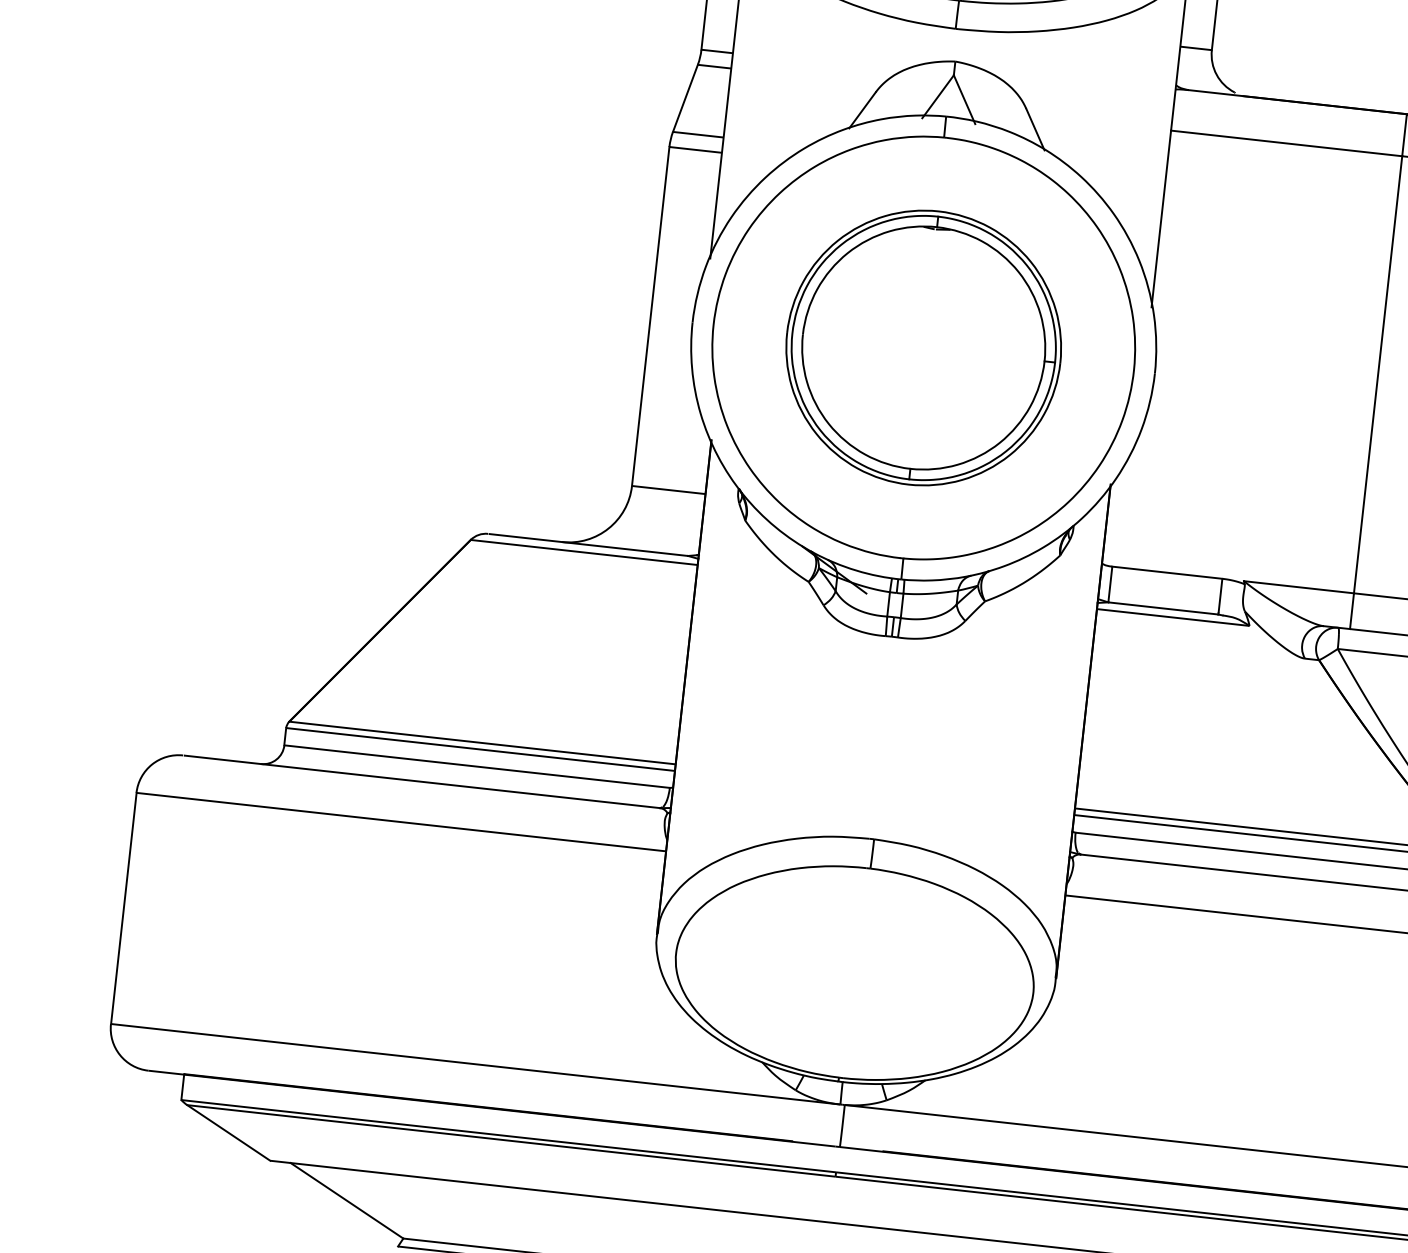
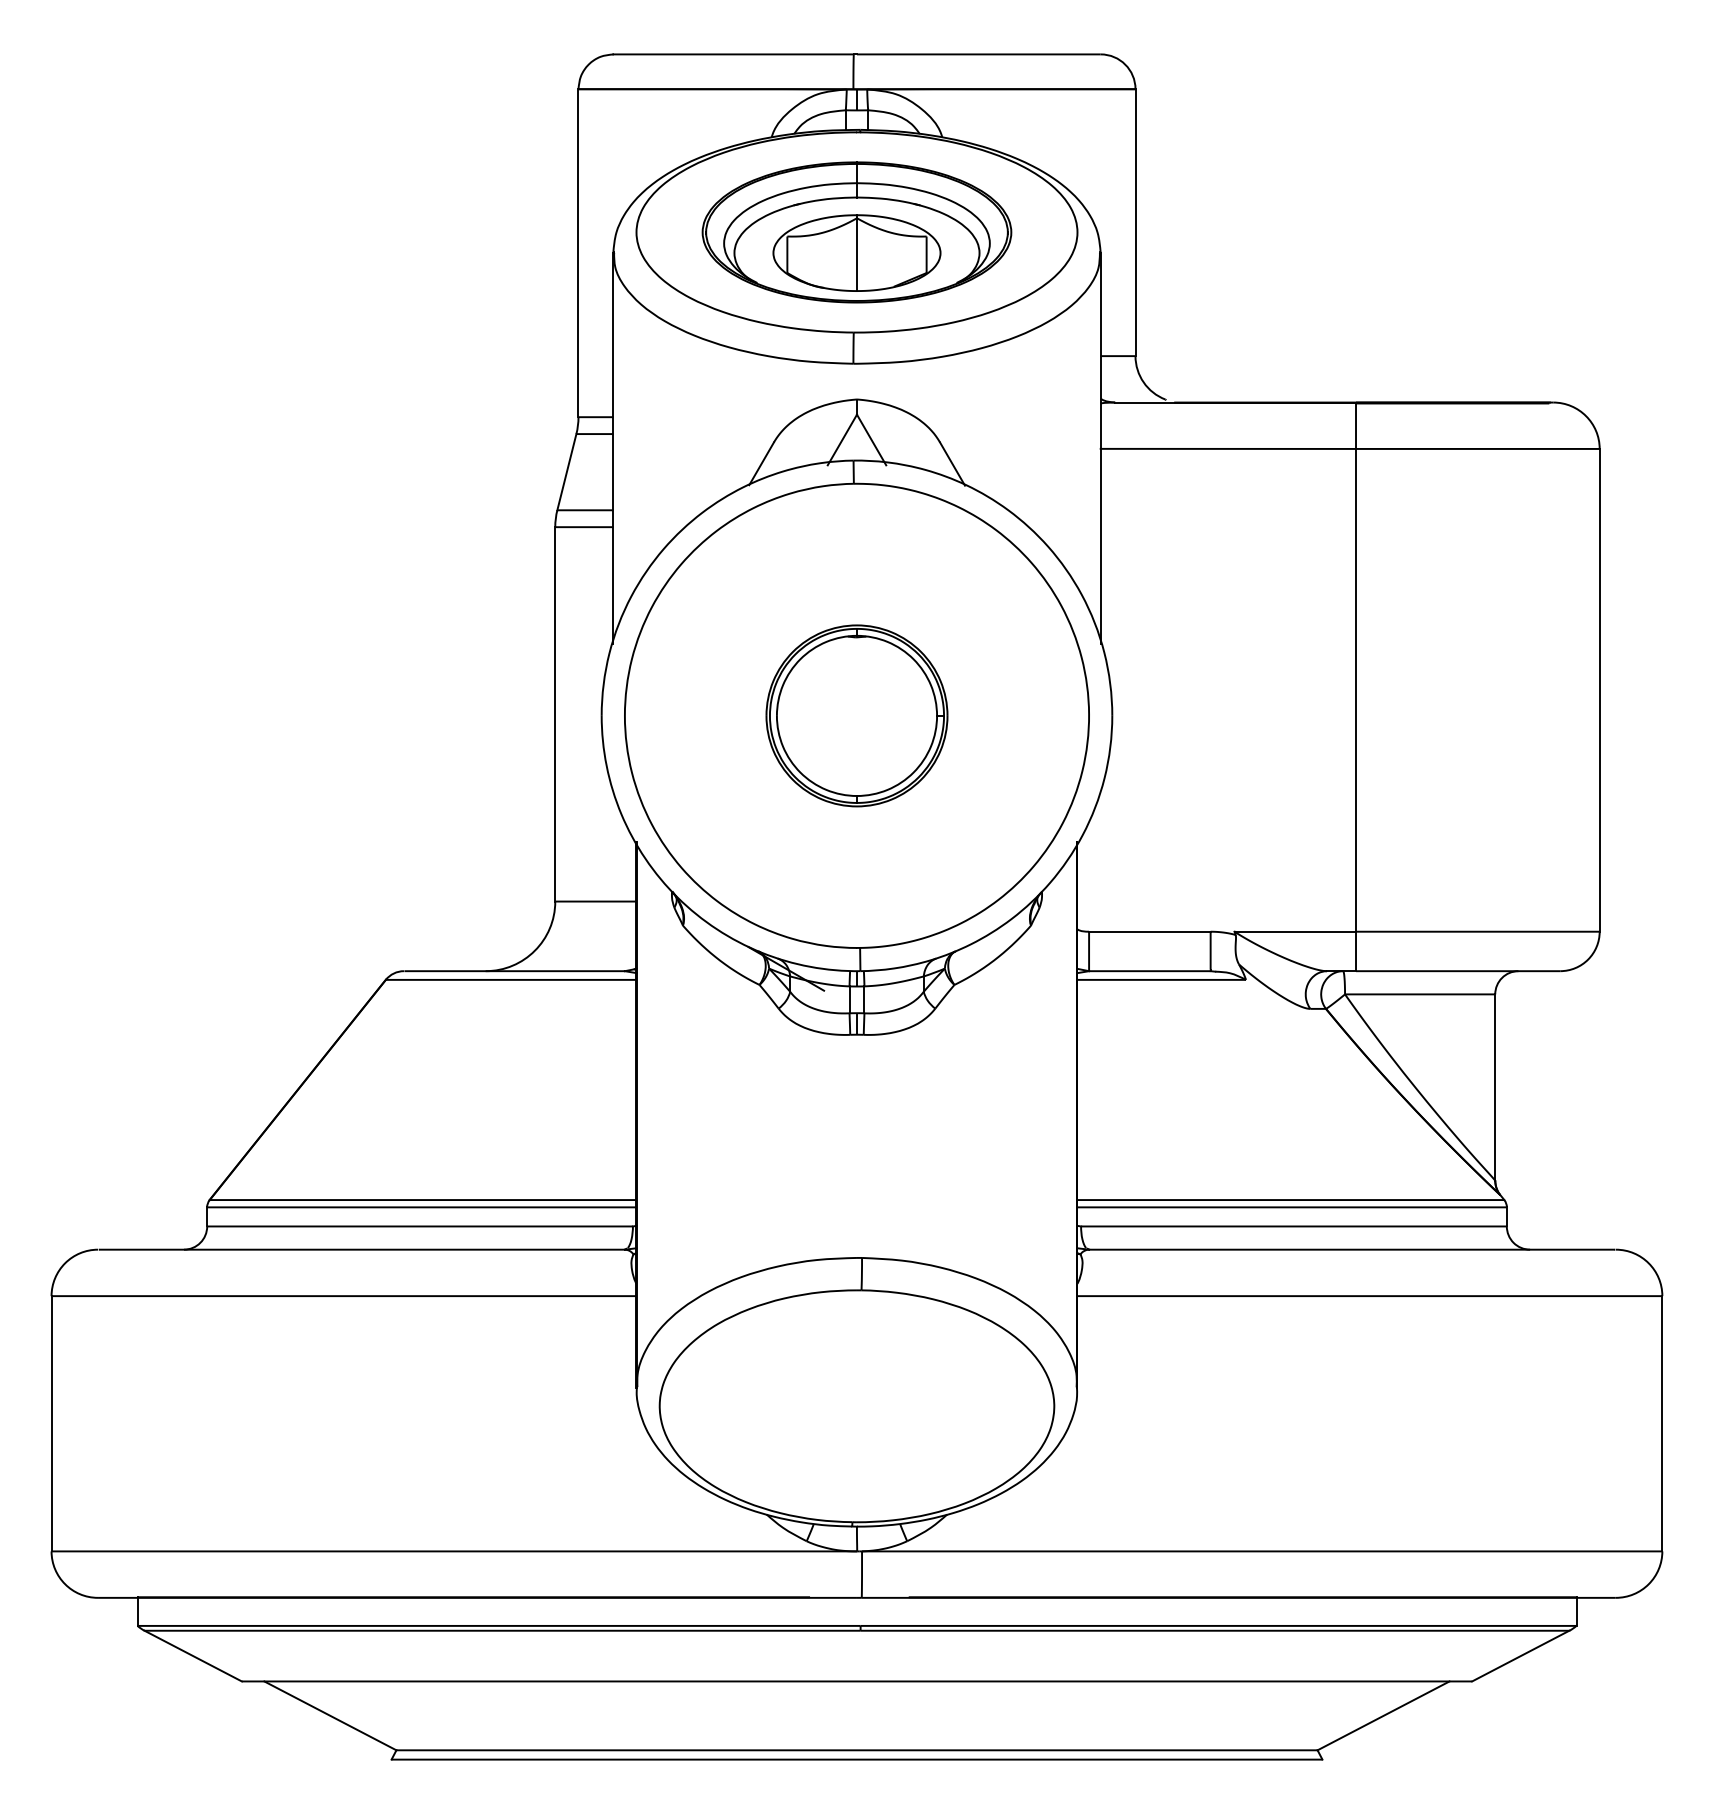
part: (923, 347) -> (856, 715), size x0.6

